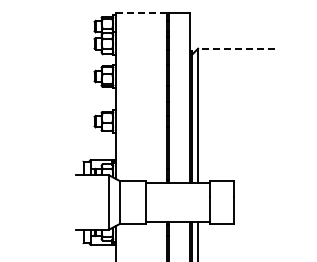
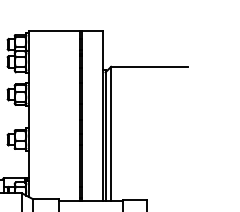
line: (141, 12) -> (54, 30), dashed -> solid
line: (235, 48) -> (148, 66), dashed -> solid

